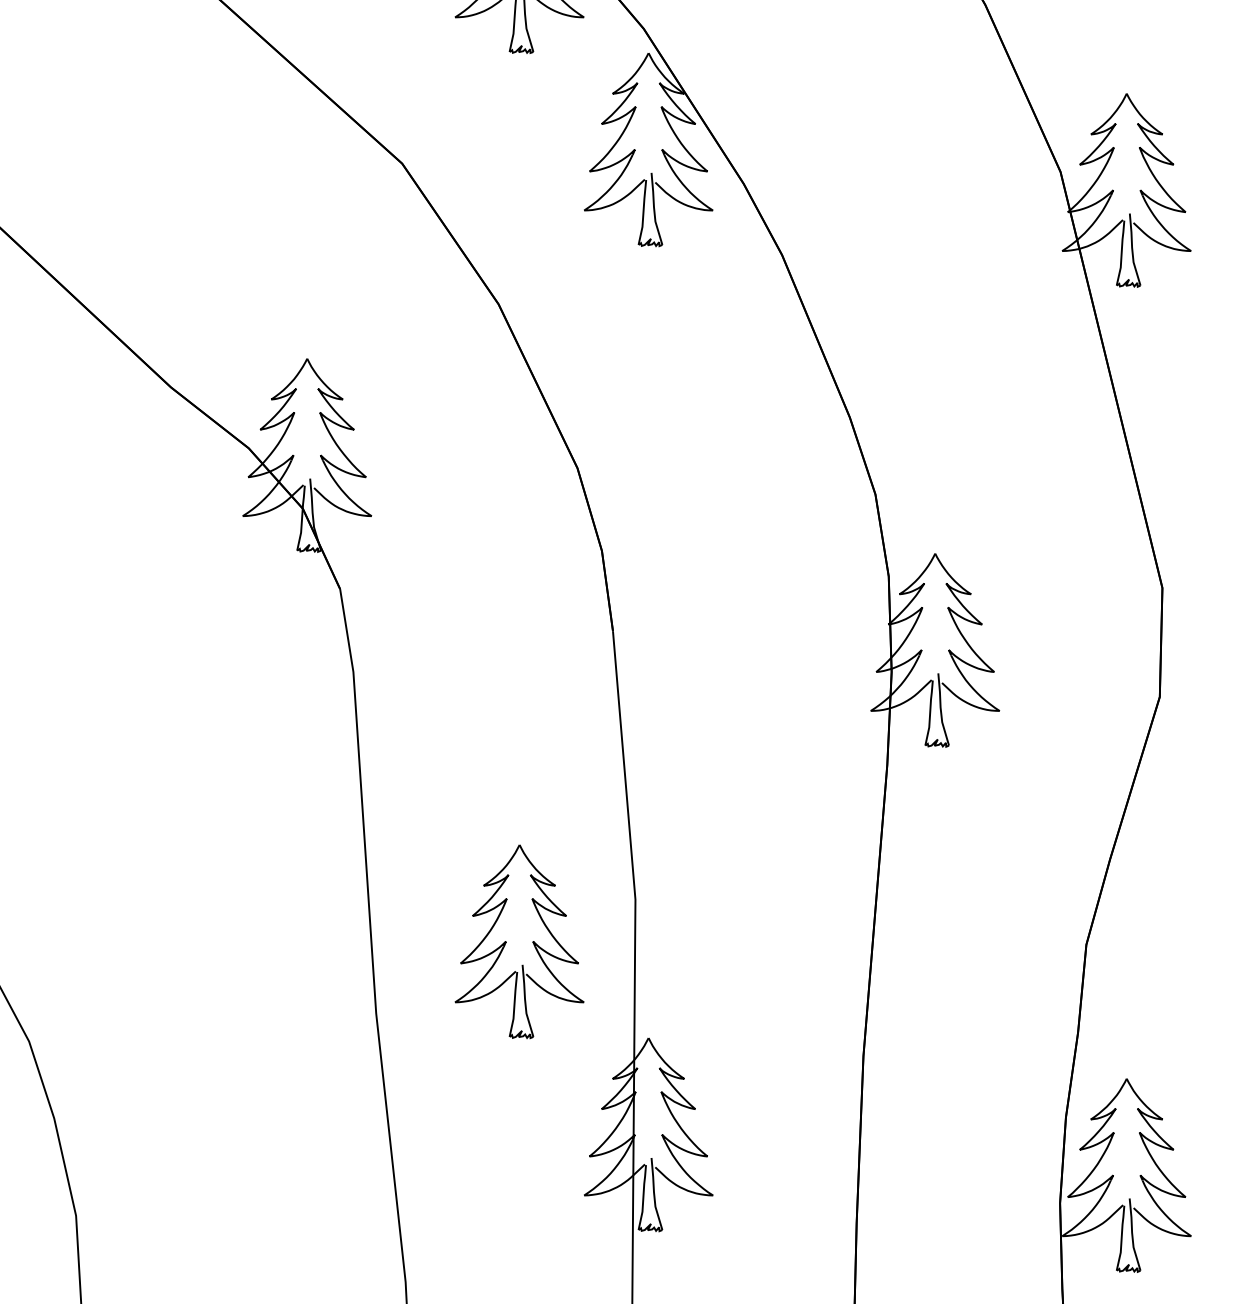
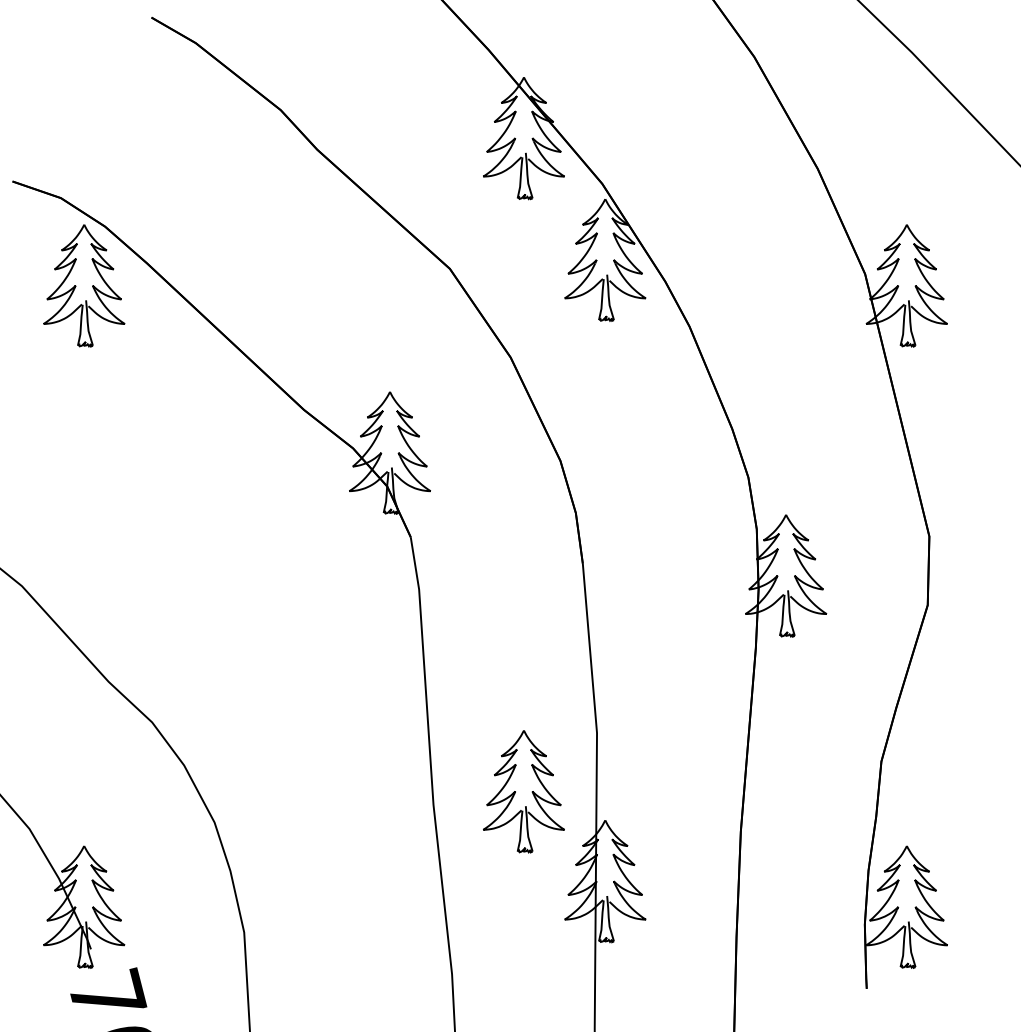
part: (518, 941) -> (523, 791), moved

